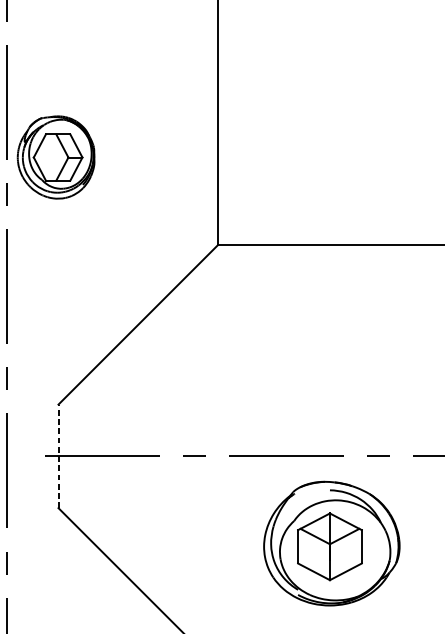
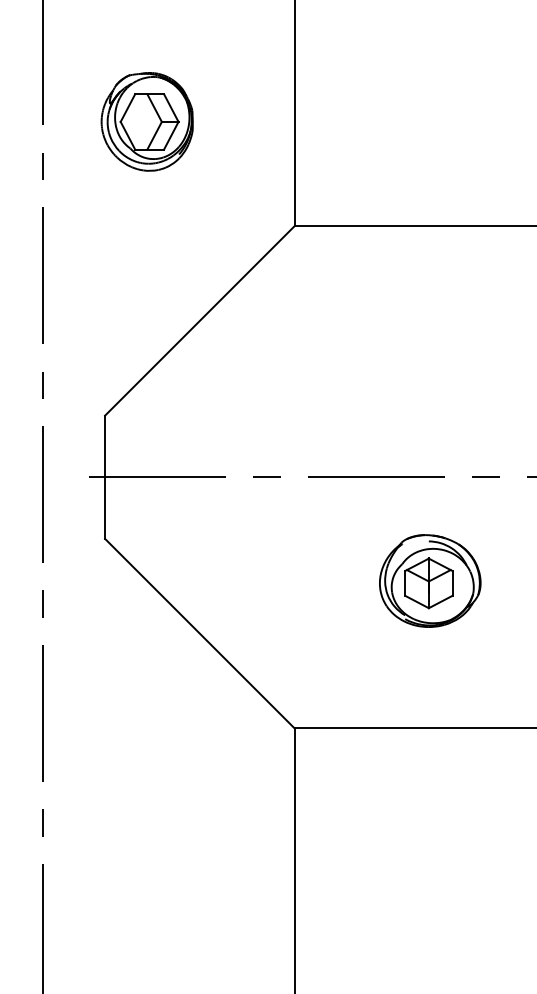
part: (55, 157) -> (146, 121), moved
line: (58, 456) -> (105, 477), dashed -> solid
part: (332, 543) -> (430, 580), size x0.62

